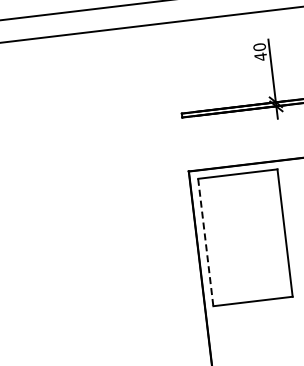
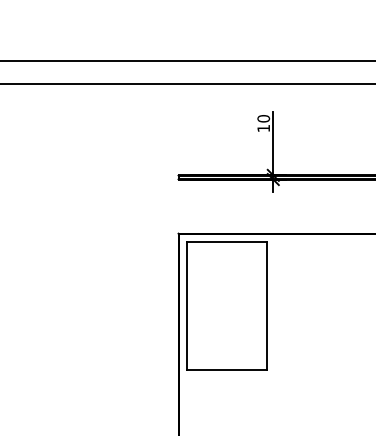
text: (260, 56) -> (263, 128), 40 -> 10
line: (206, 242) -> (187, 306), dashed -> solid

